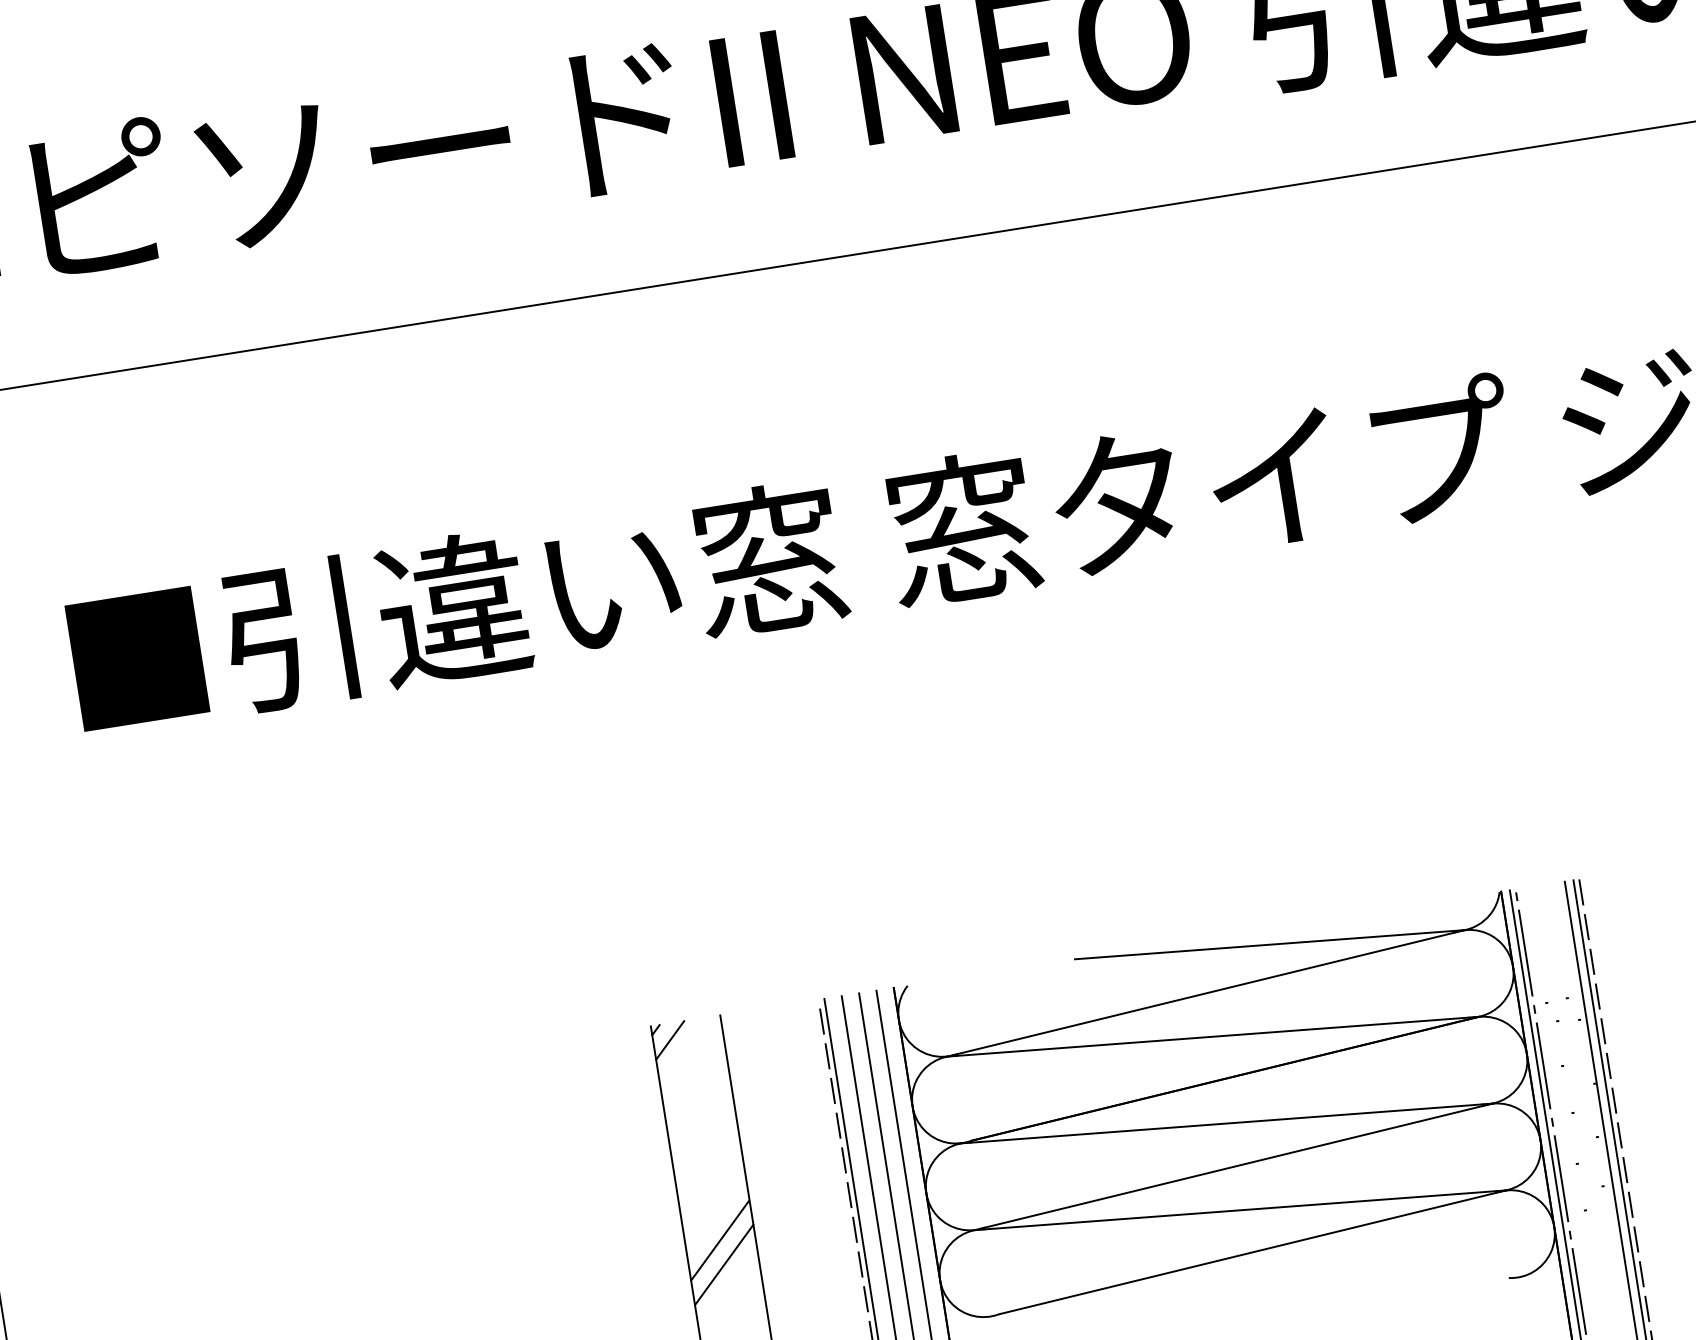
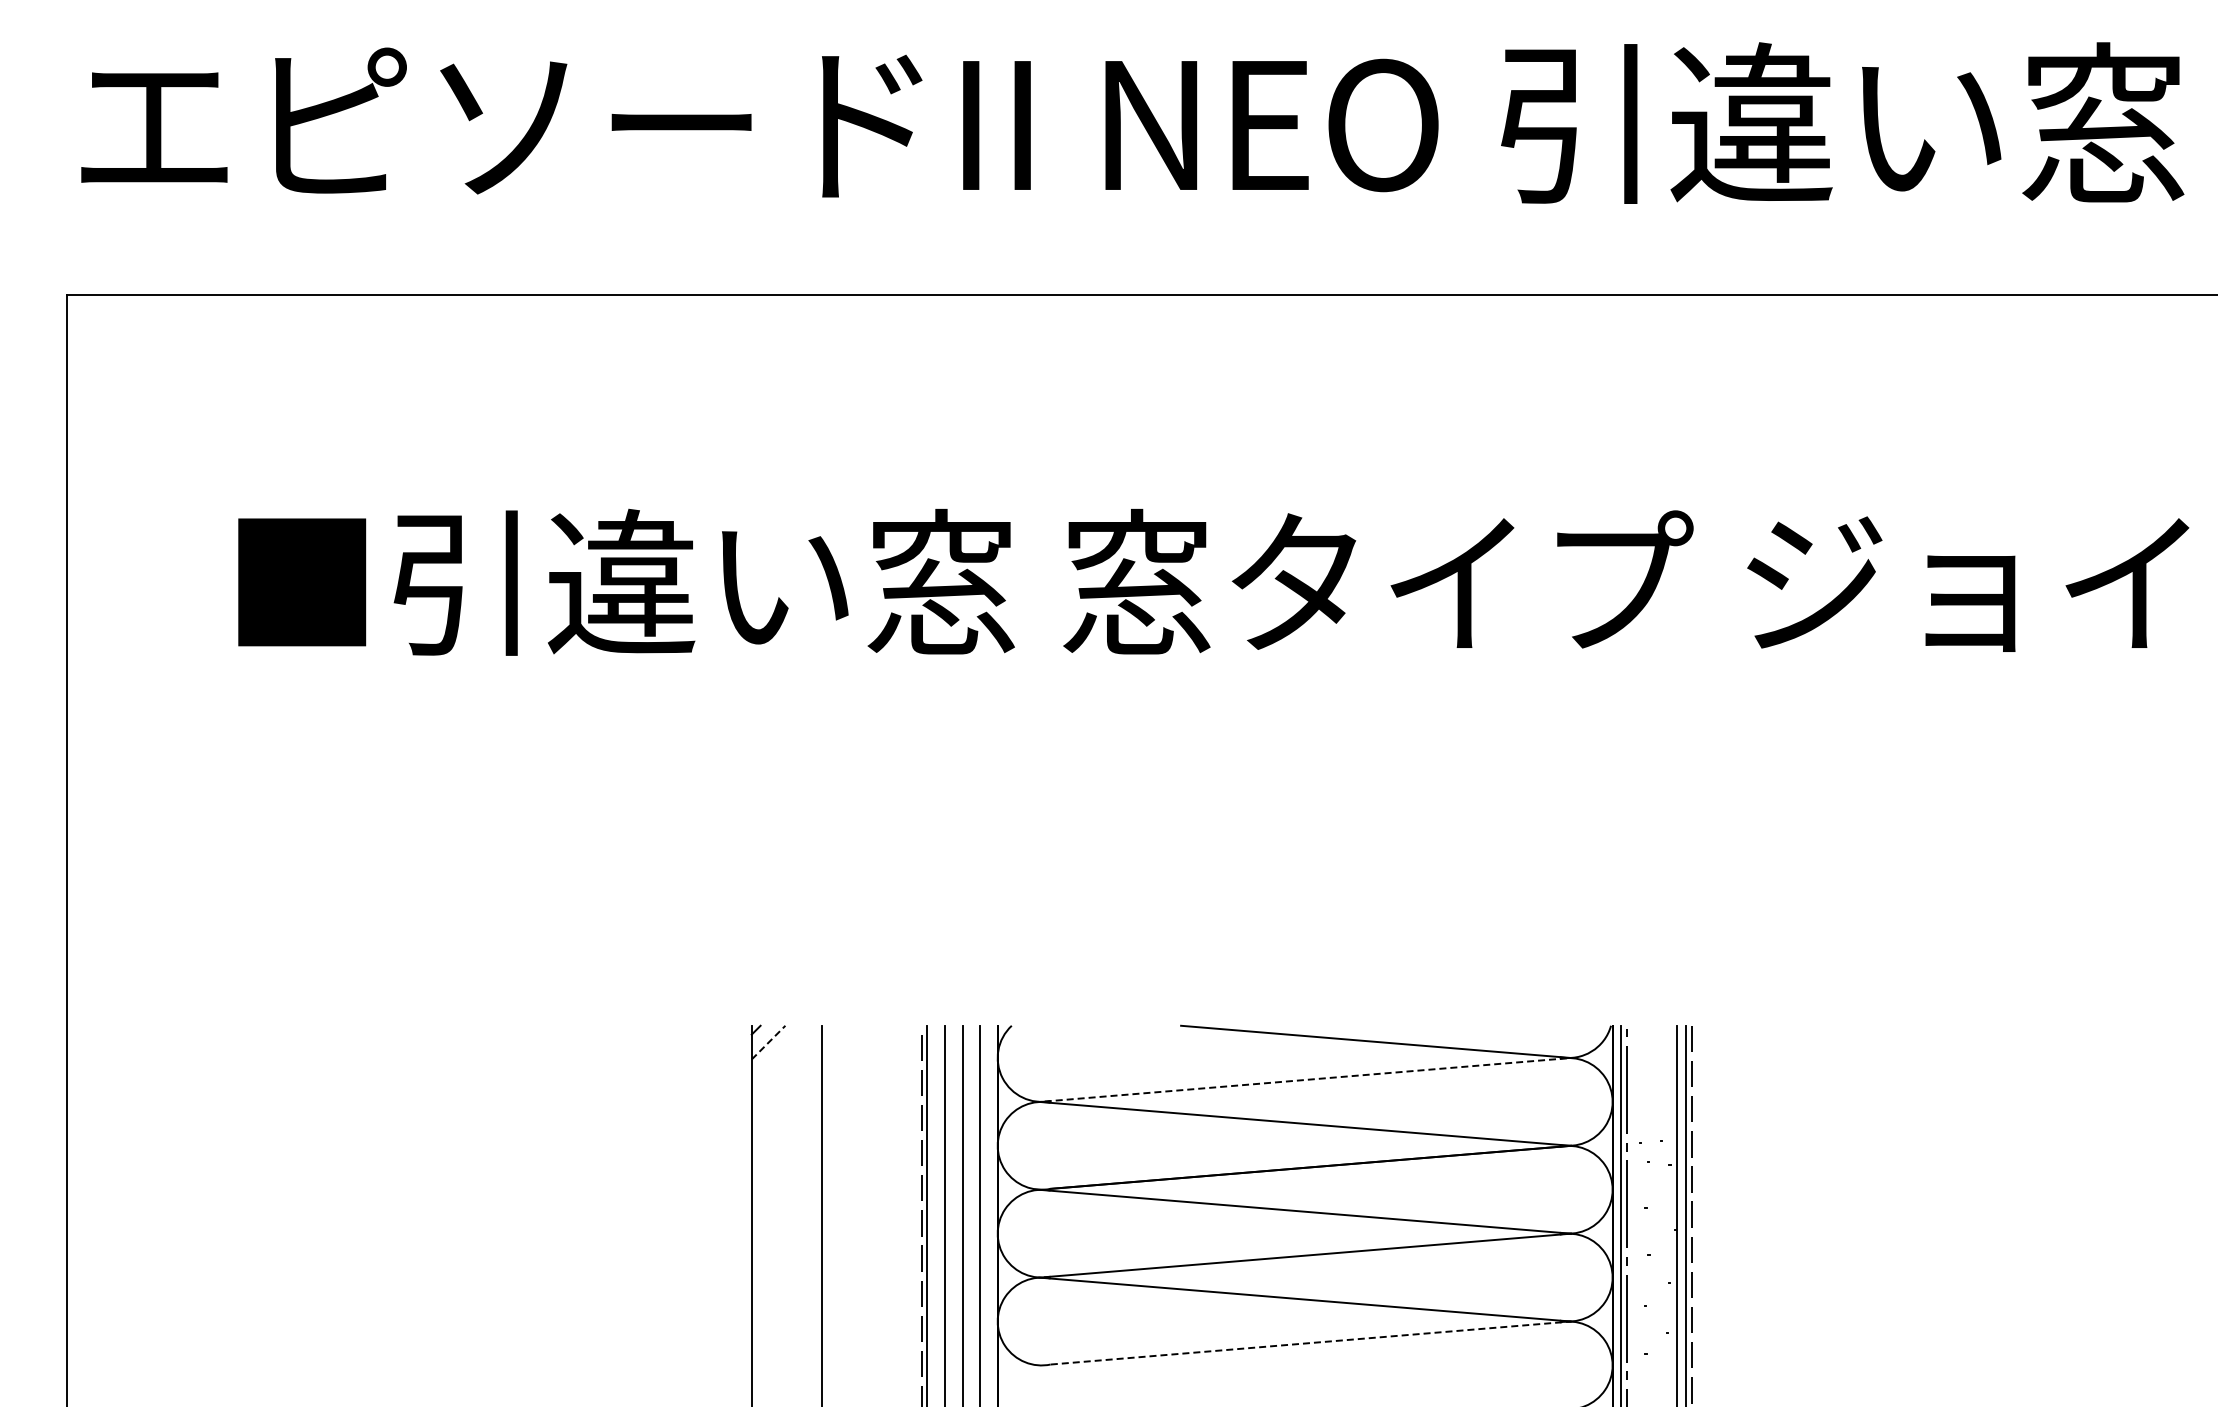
line: (1209, 992) -> (1308, 1079), solid -> dashed
line: (670, 1040) -> (768, 1042), solid -> dashed
line: (720, 1240) -> (786, 1248), removed
line: (1252, 1252) -> (1310, 1343), solid -> dashed
line: (723, 1264) -> (786, 1272), removed

